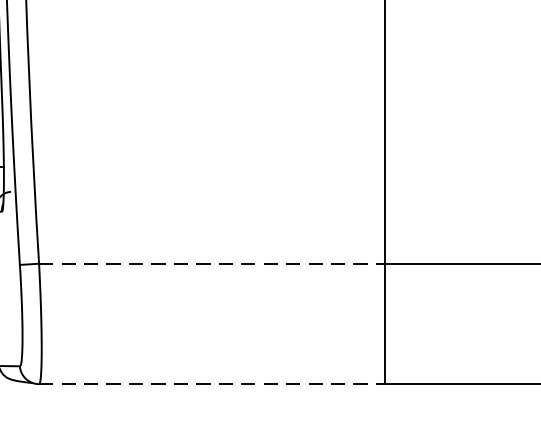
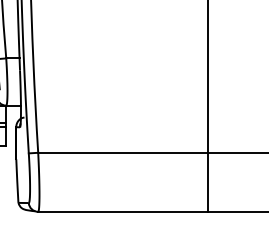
line: (211, 263) -> (122, 152), dashed -> solid
line: (211, 383) -> (122, 211), dashed -> solid

